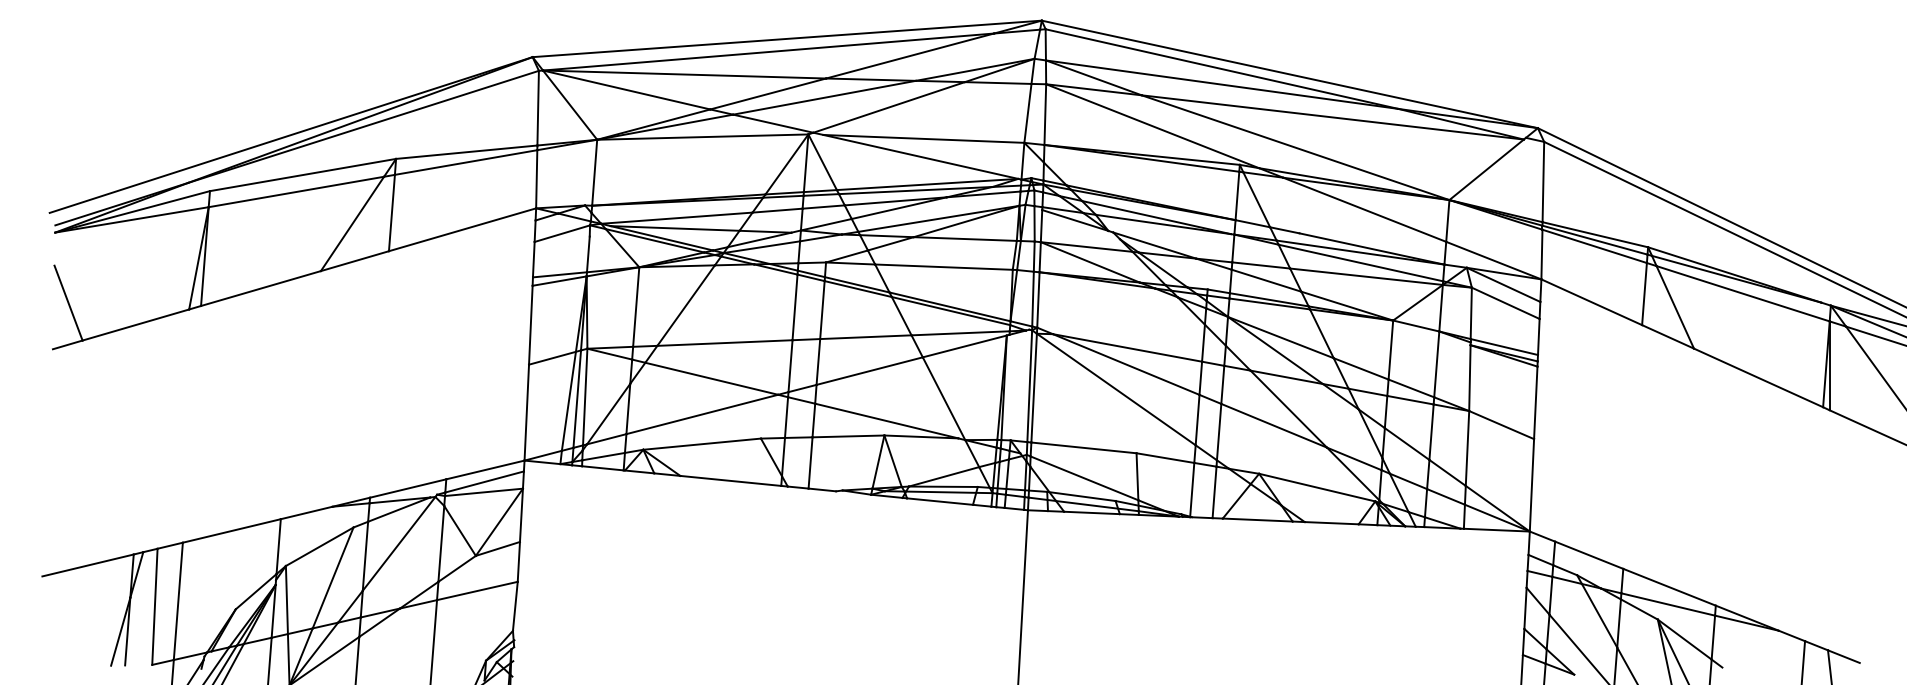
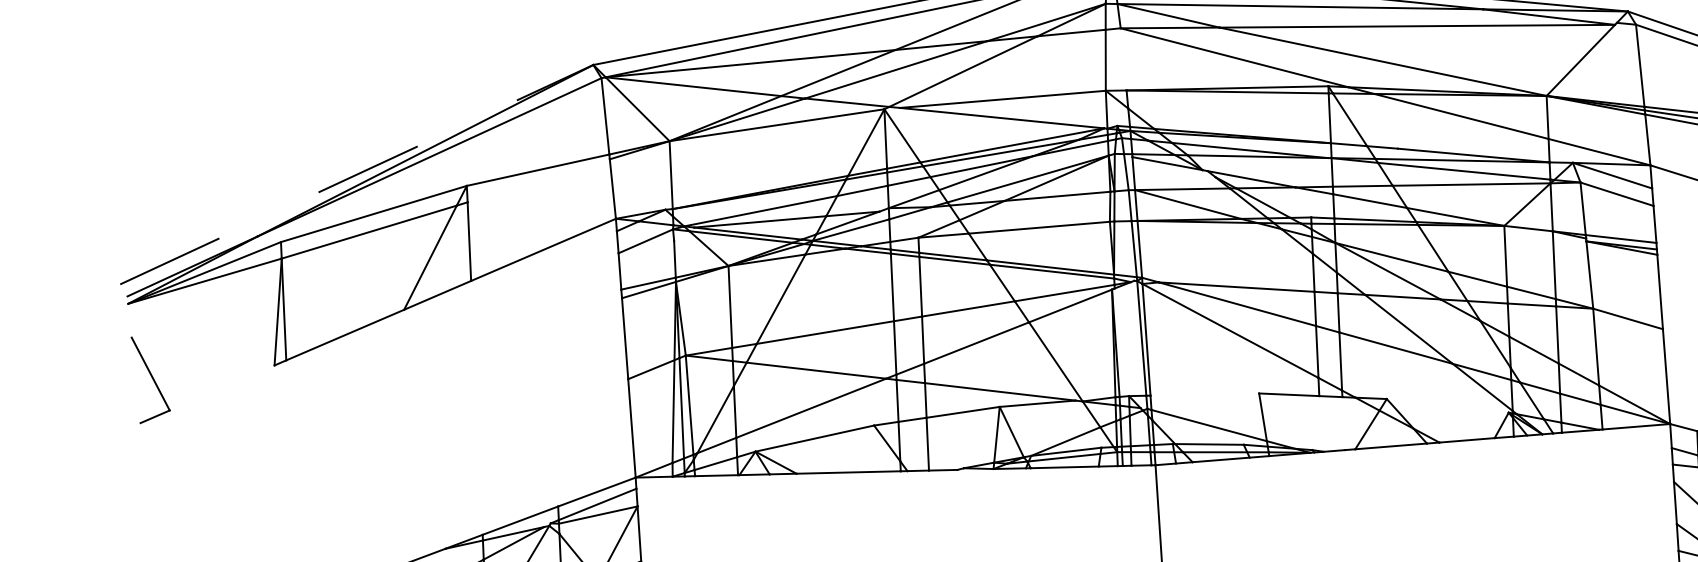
line: (1045, 114) -> (1123, 59), removed
line: (291, 135) -> (357, 175), solid -> dashed
line: (465, 162) -> (538, 180), removed
line: (135, 324) -> (221, 387), removed
line: (1083, 447) -> (1204, 394), removed
line: (1317, 487) -> (1448, 405), removed
line: (1192, 489) -> (1320, 423), removed
line: (1214, 492) -> (1343, 423), removed

